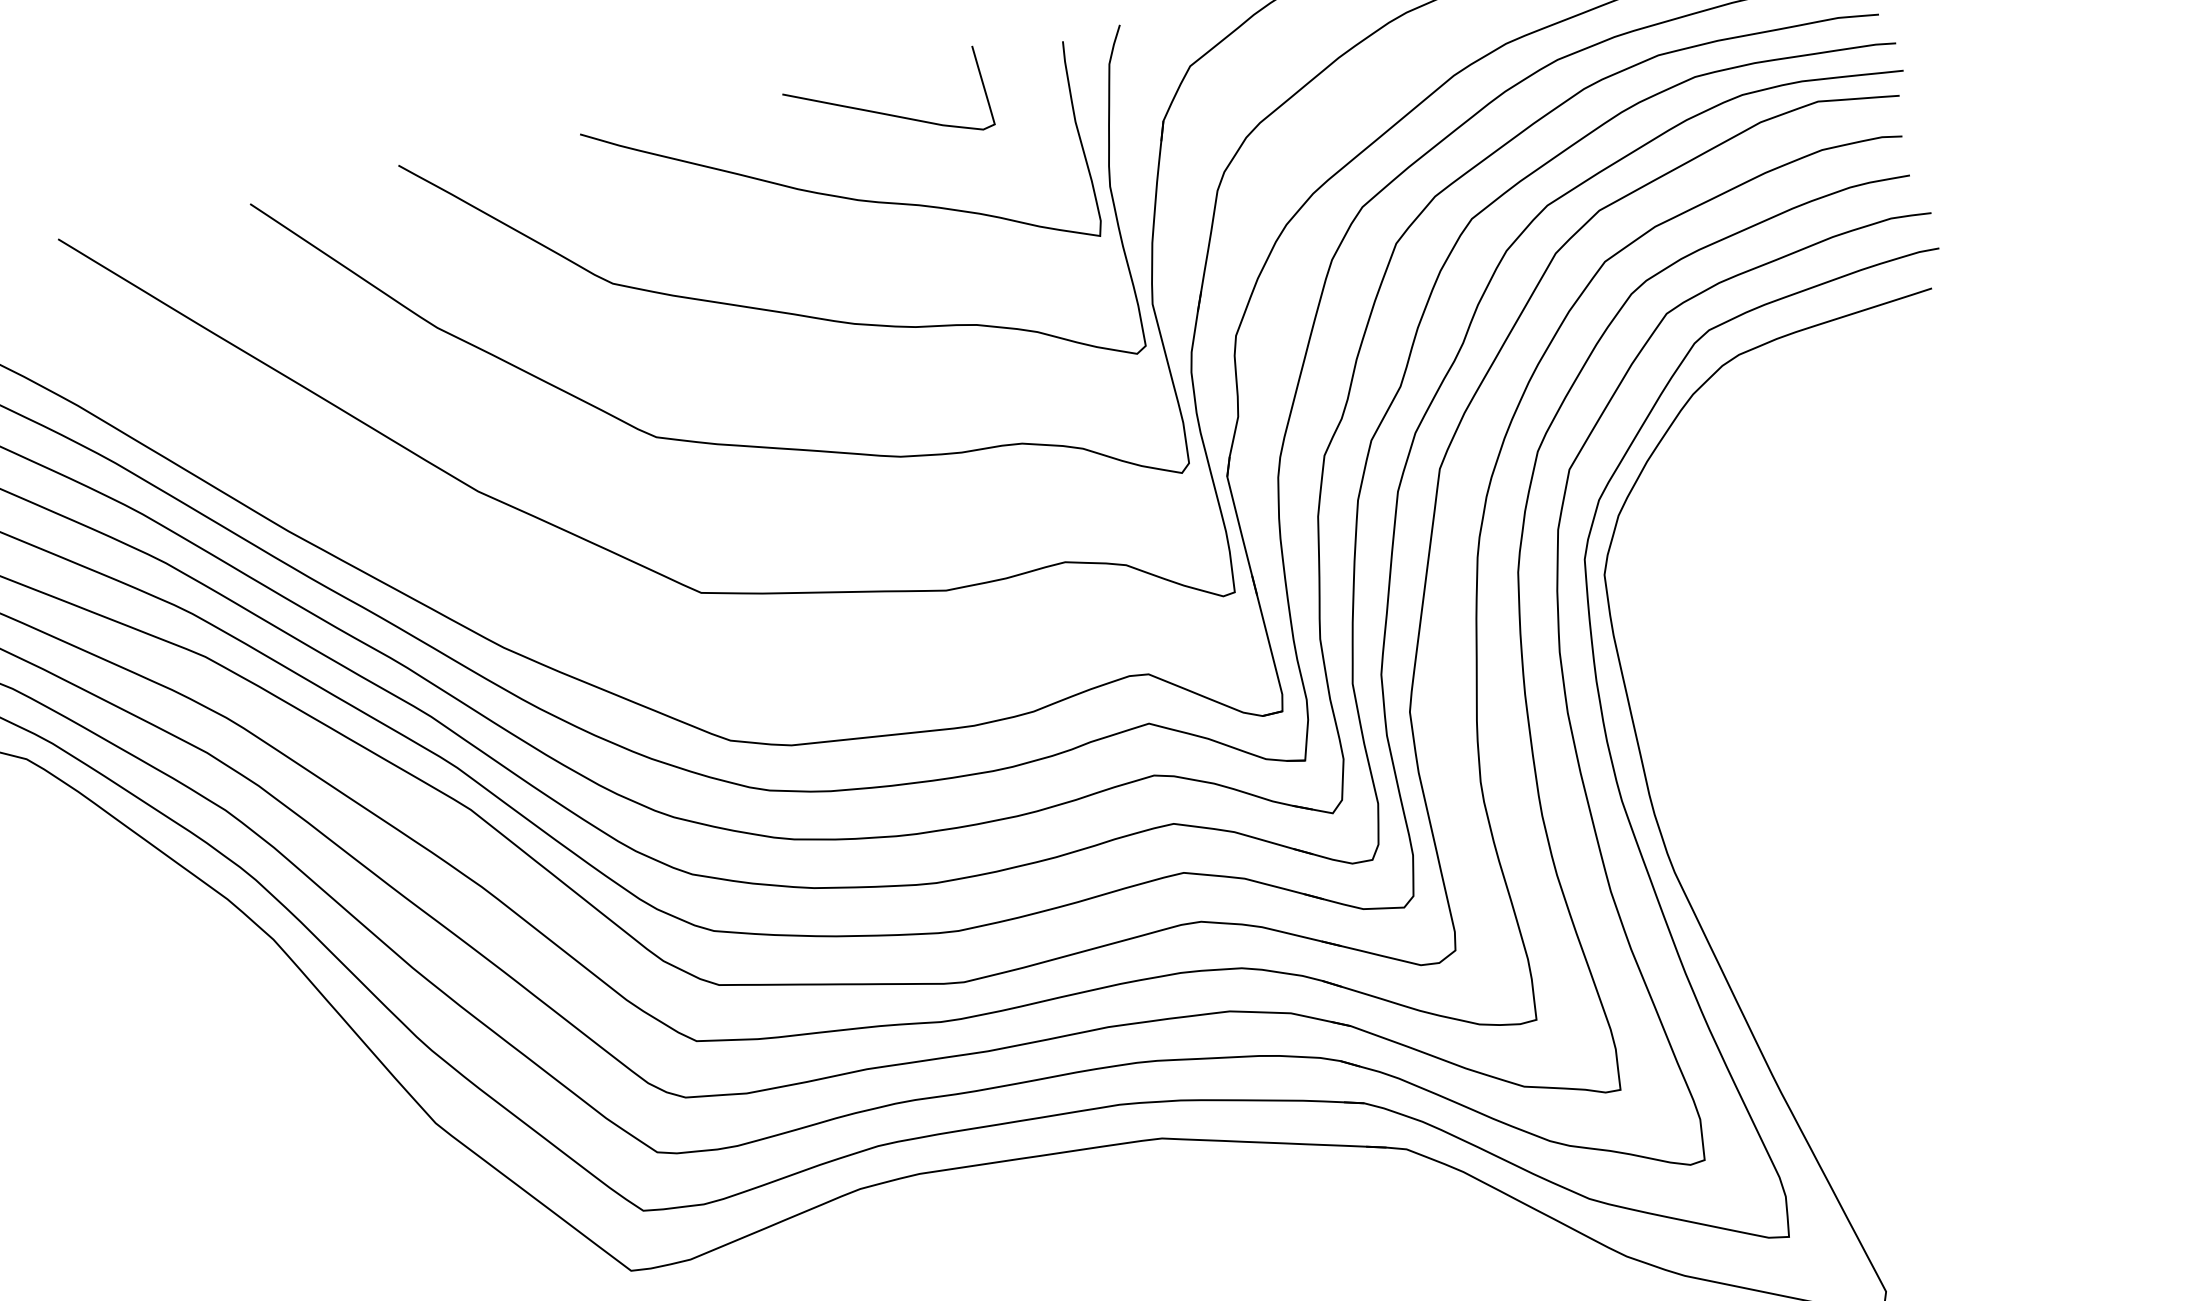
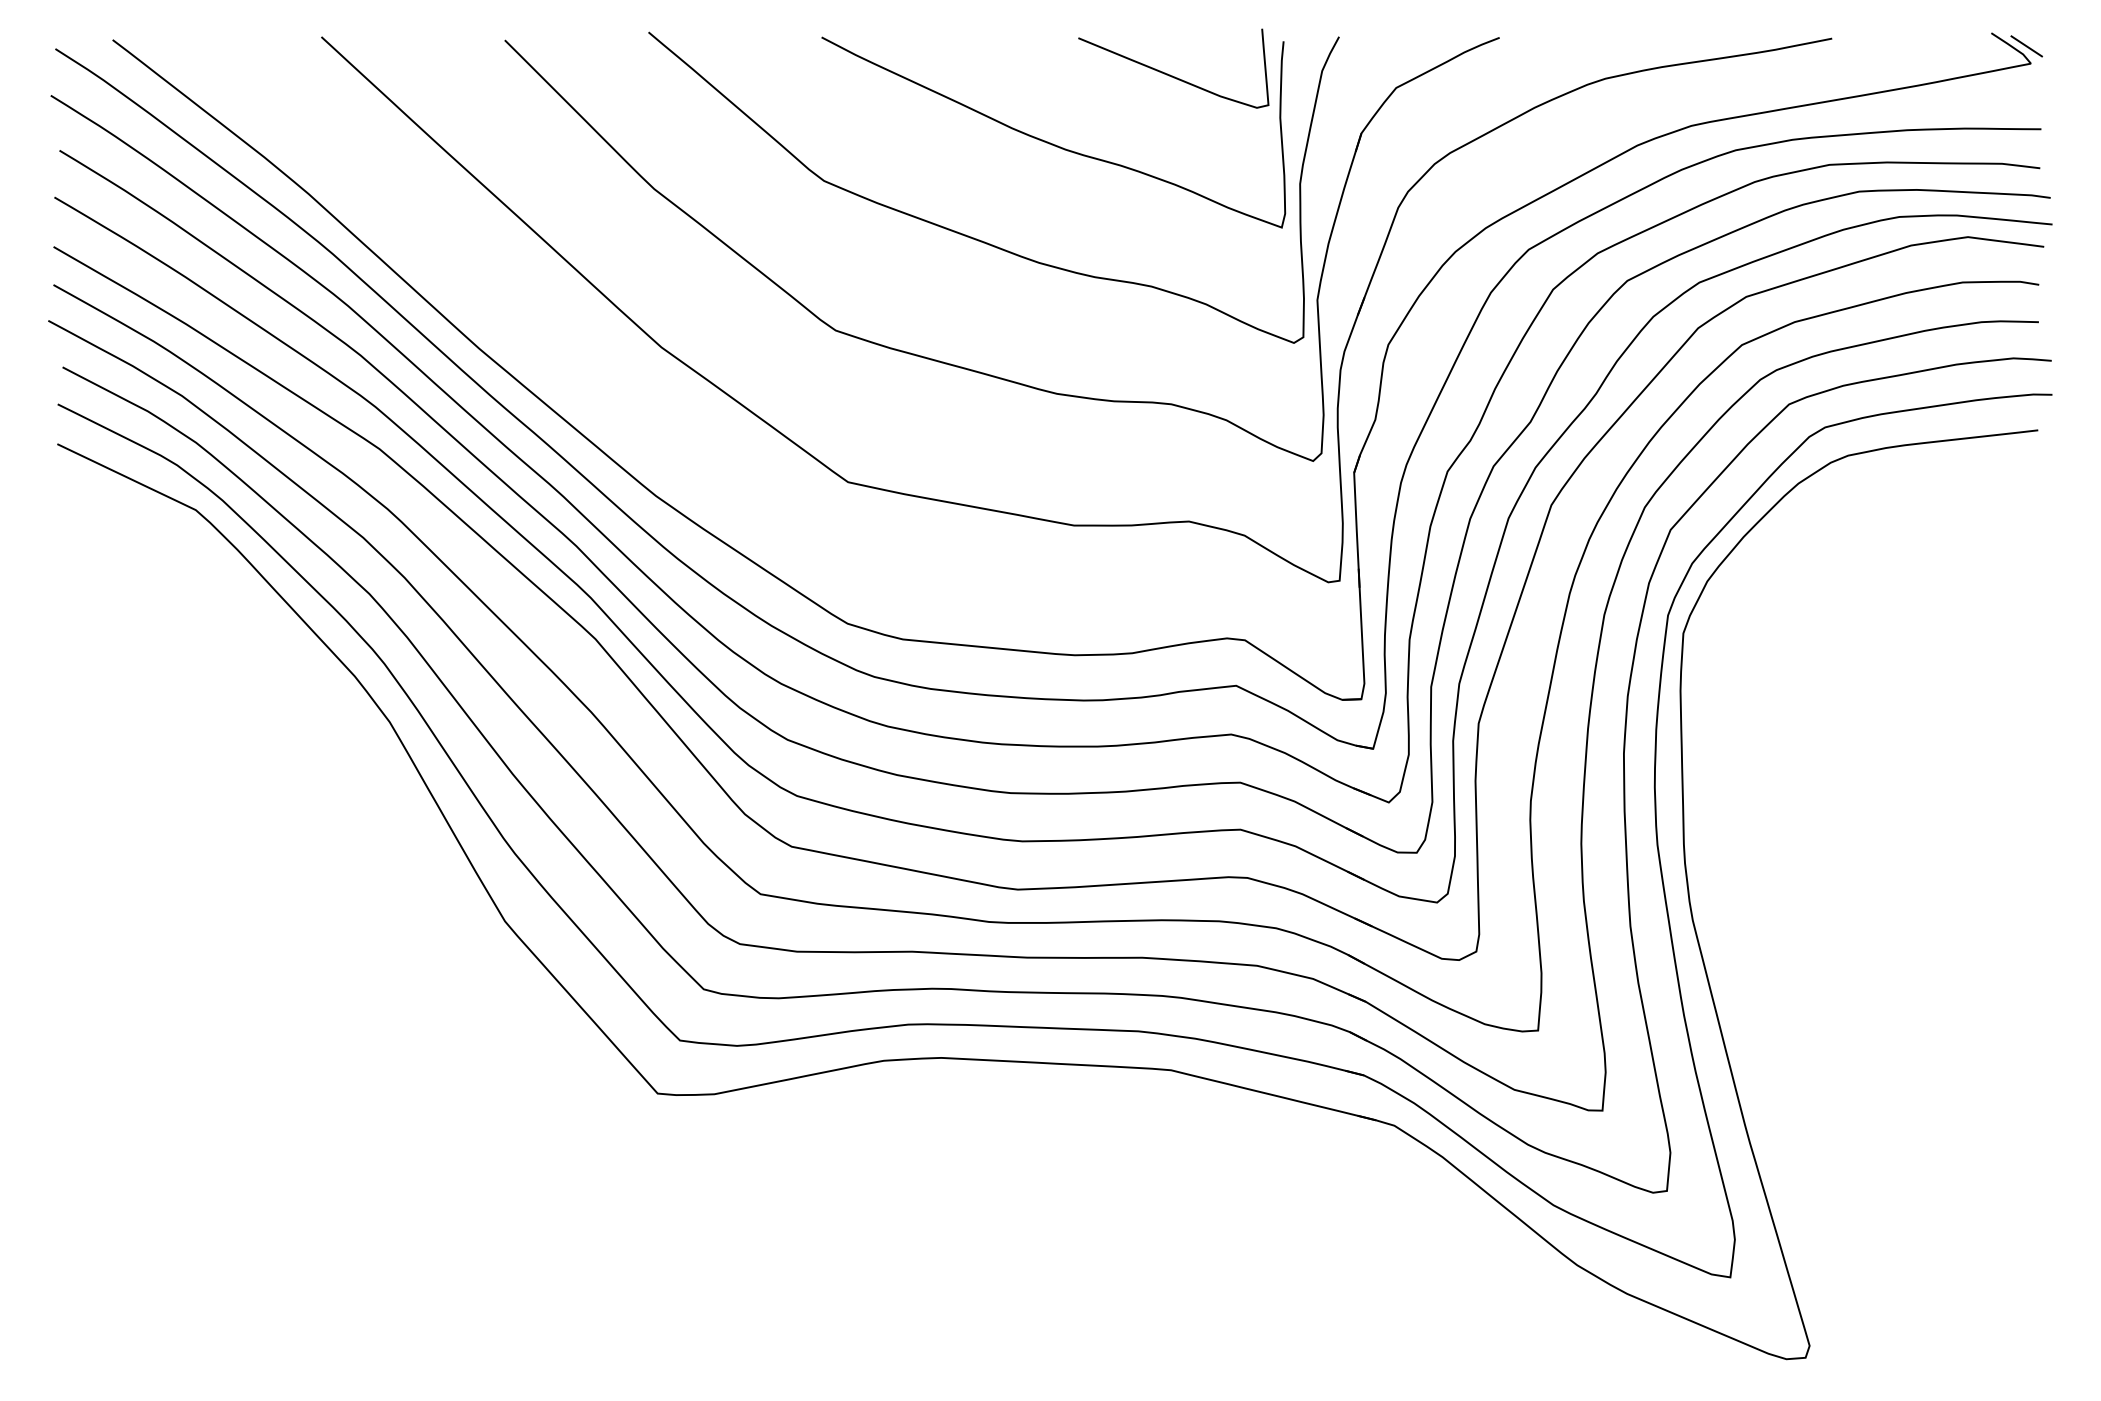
curve: (886, 112) -> (1170, 74), moved

